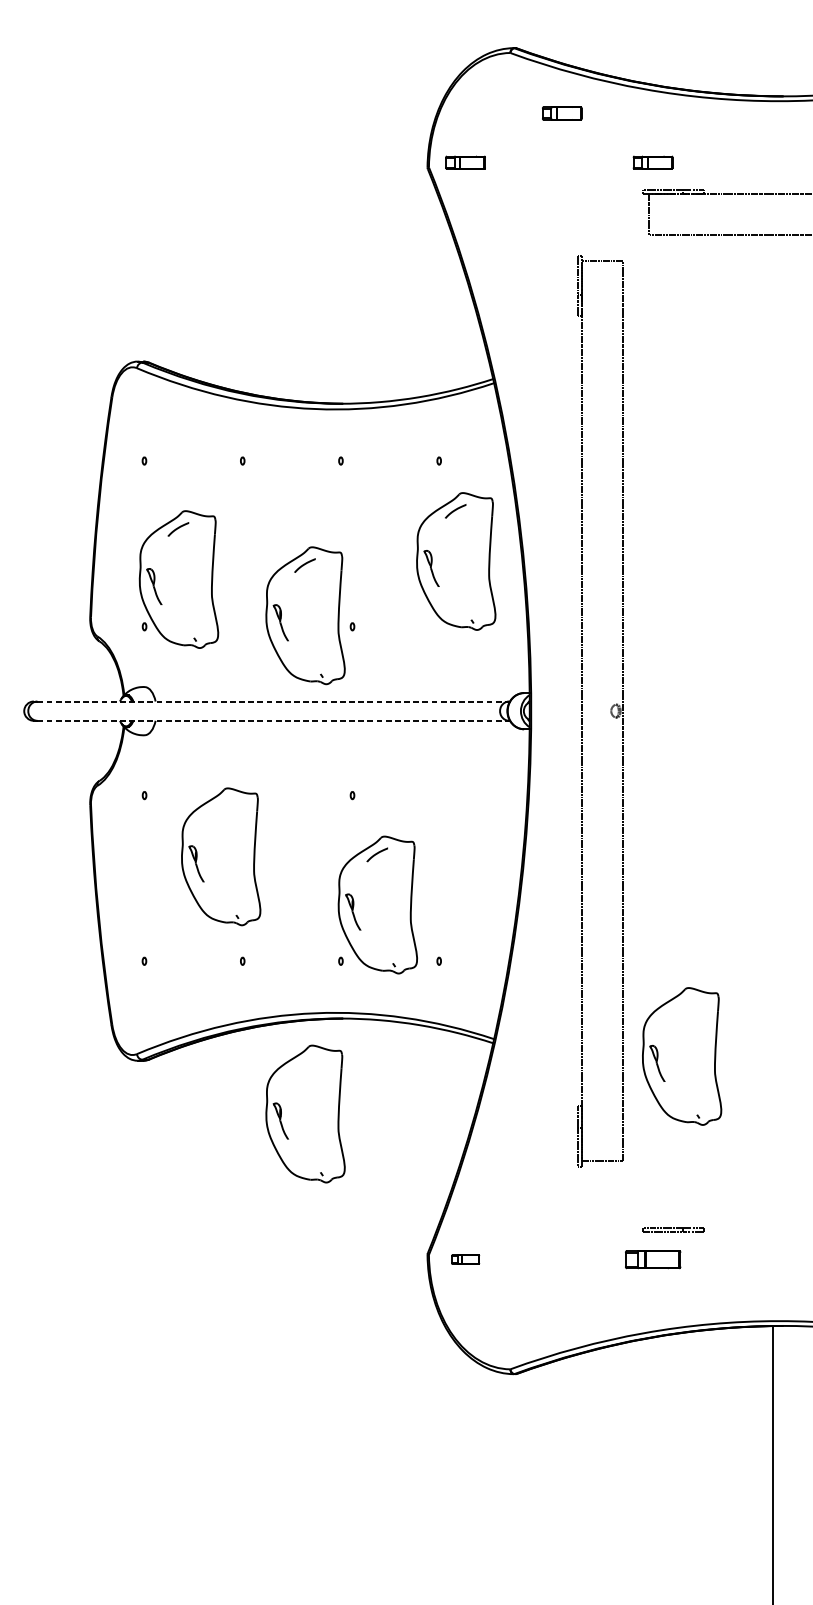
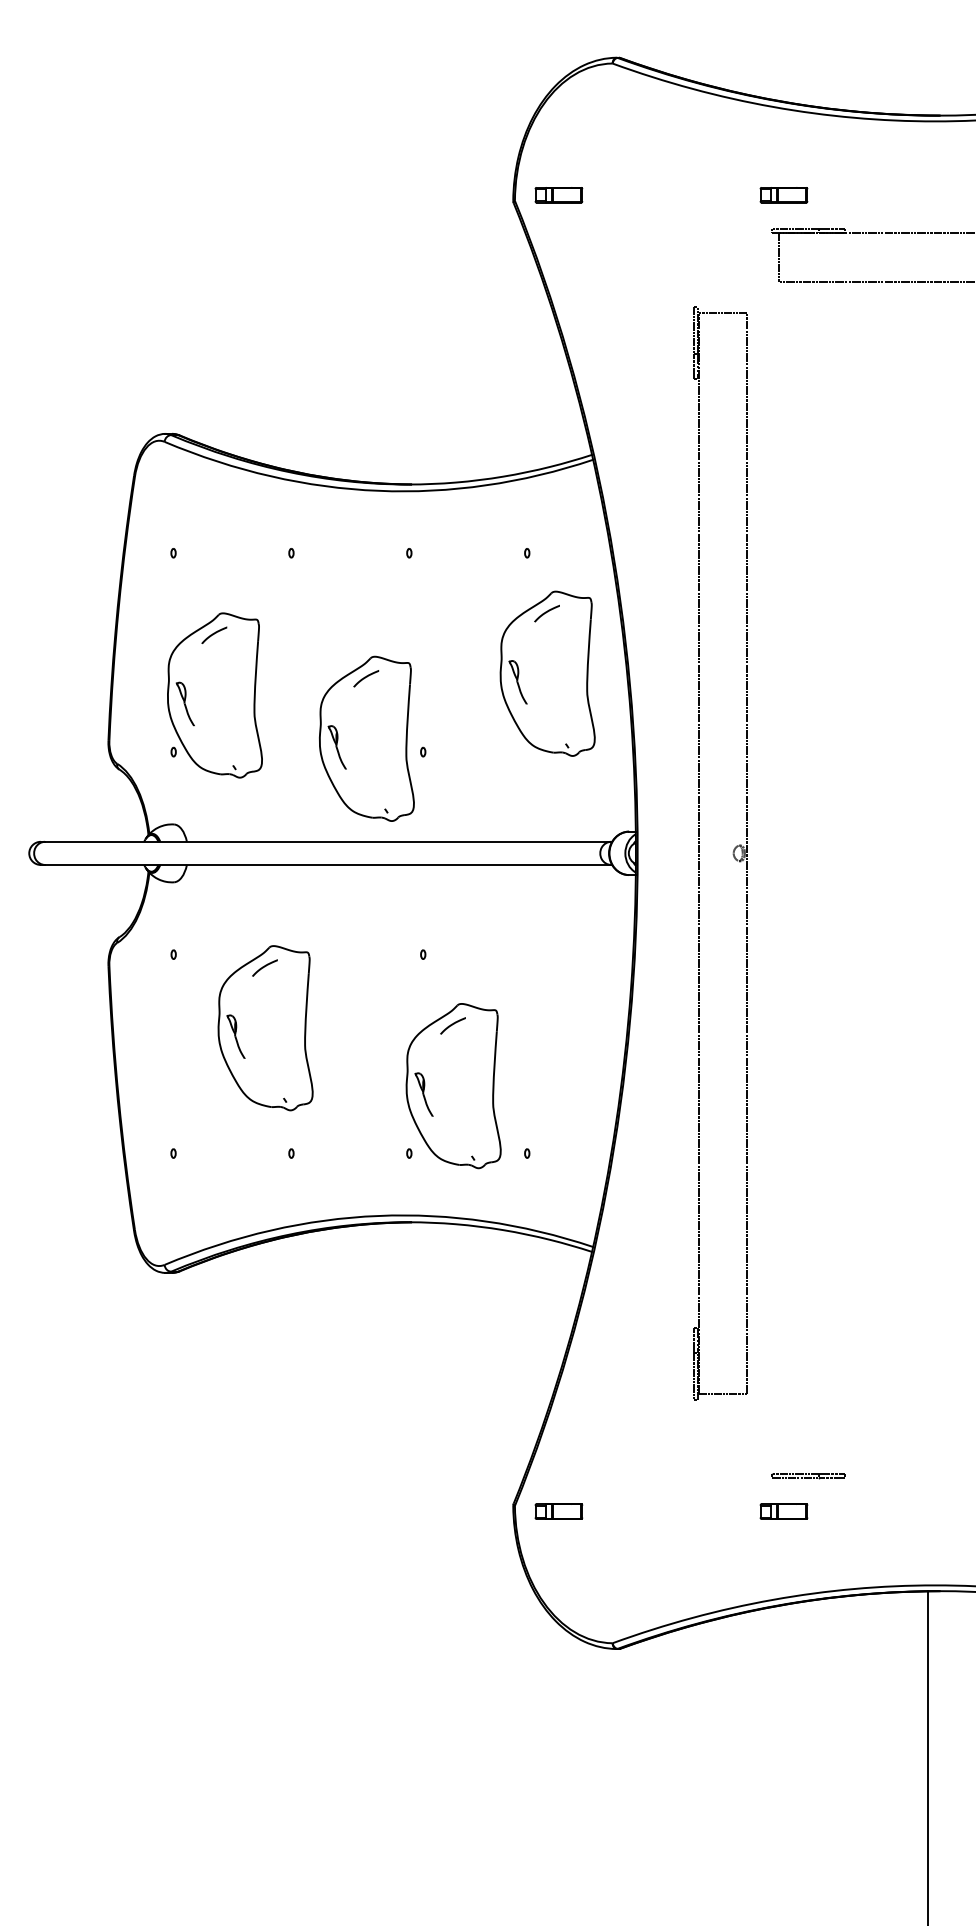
part: (561, 113) -> (674, 136), removed
line: (273, 701) -> (328, 841), dashed -> solid
line: (273, 720) -> (328, 864), dashed -> solid
curve: (220, 806) -> (264, 967), added
part: (681, 1056) -> (818, 1267), removed
part: (305, 1113) -> (366, 1336), removed
part: (465, 1259) -> (558, 1511), size x1.43
part: (652, 1259) -> (783, 1511), size x0.71

